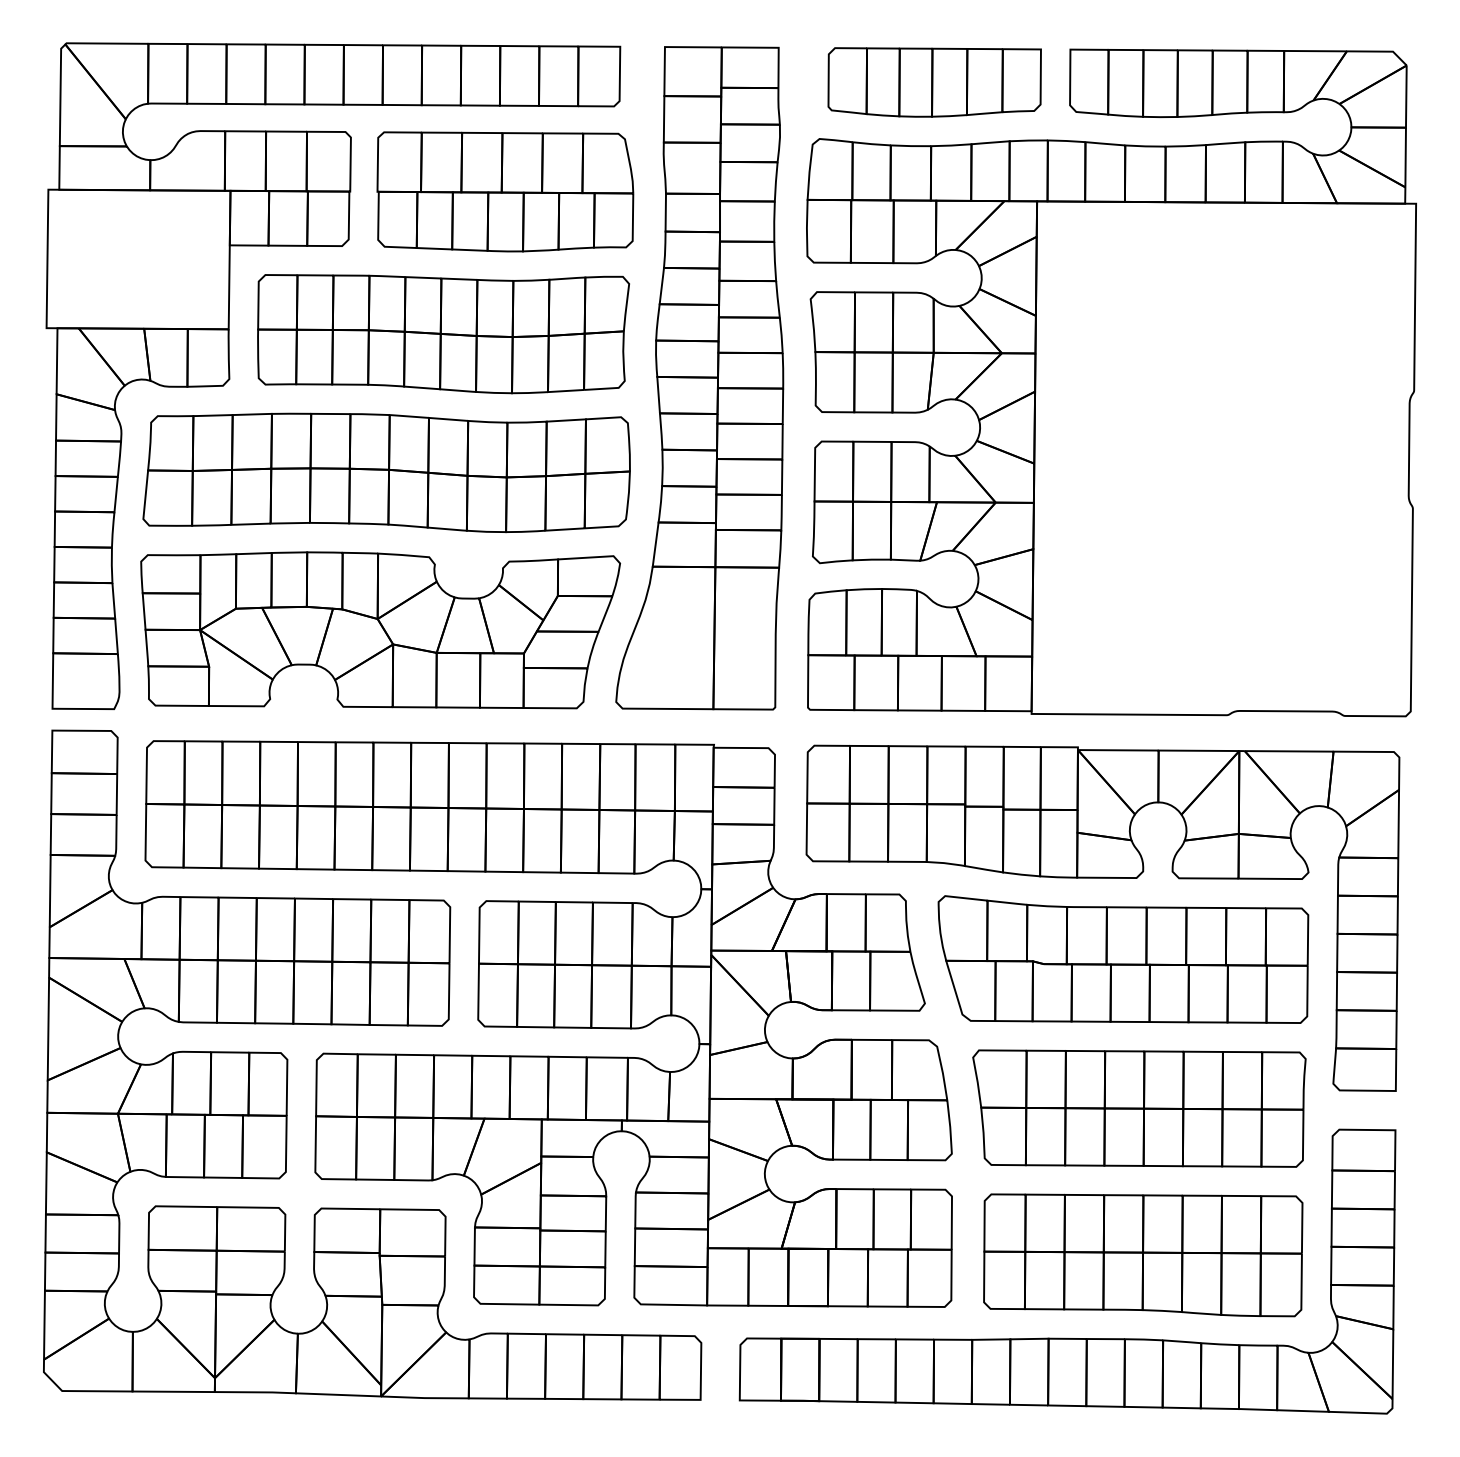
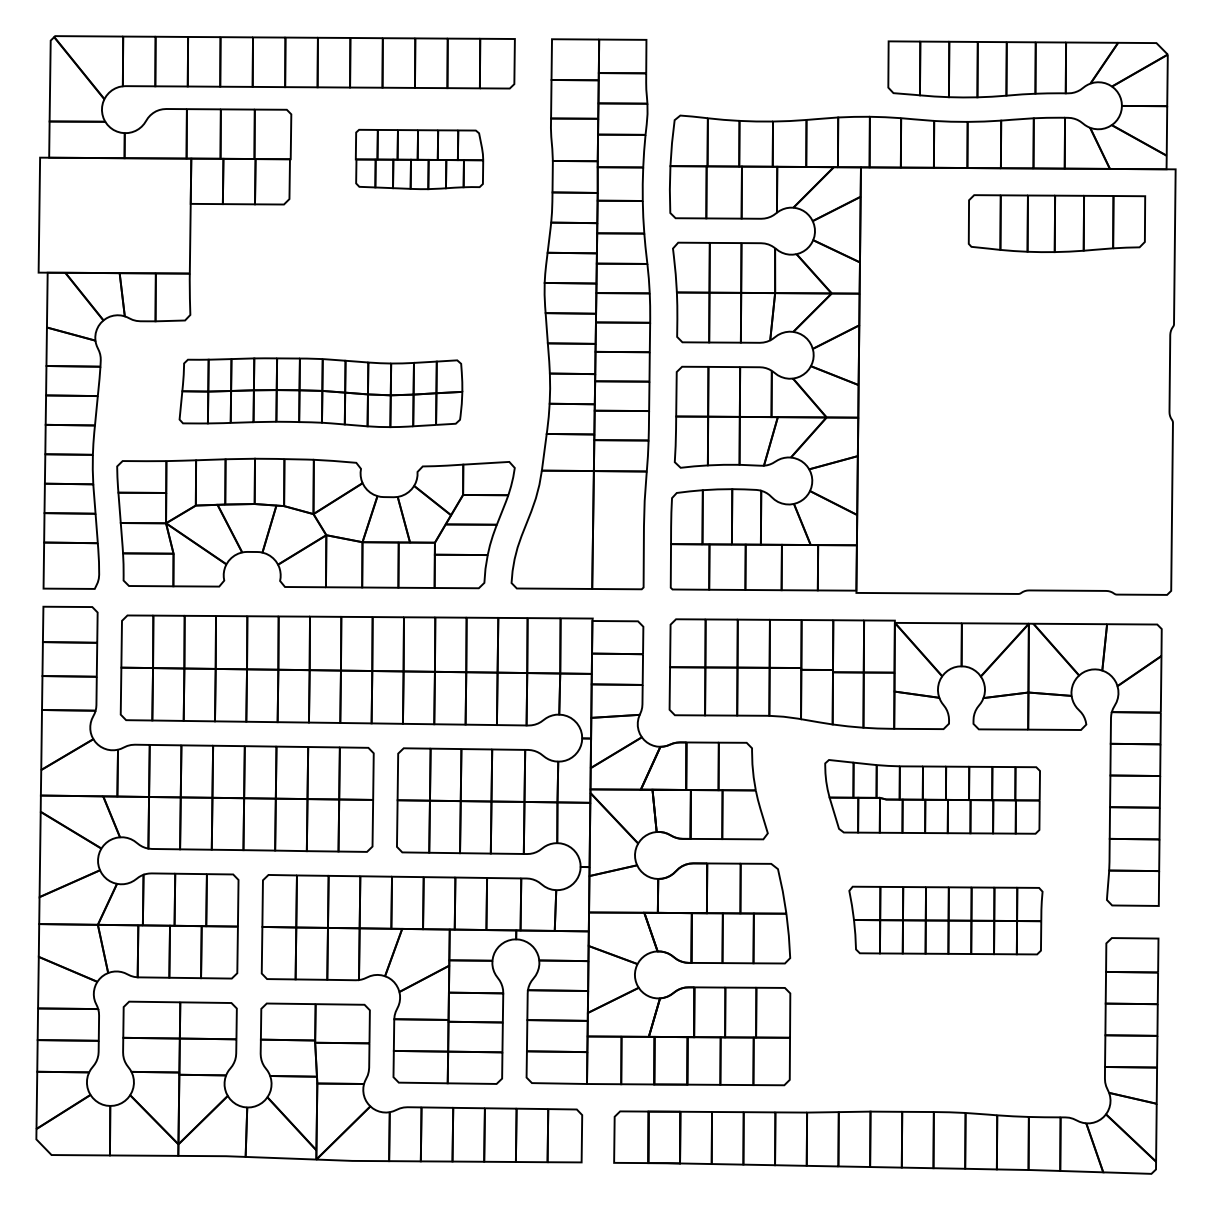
part: (934, 82) -> (1056, 223), moved
part: (505, 191) -> (419, 159), size x0.6
part: (443, 334) -> (368, 277), removed
part: (386, 472) -> (320, 392), size x0.7
part: (1123, 959) -> (932, 796), size x0.7
part: (1138, 1108) -> (945, 920), size x0.7
part: (1143, 1254) -> (949, 1041), removed

